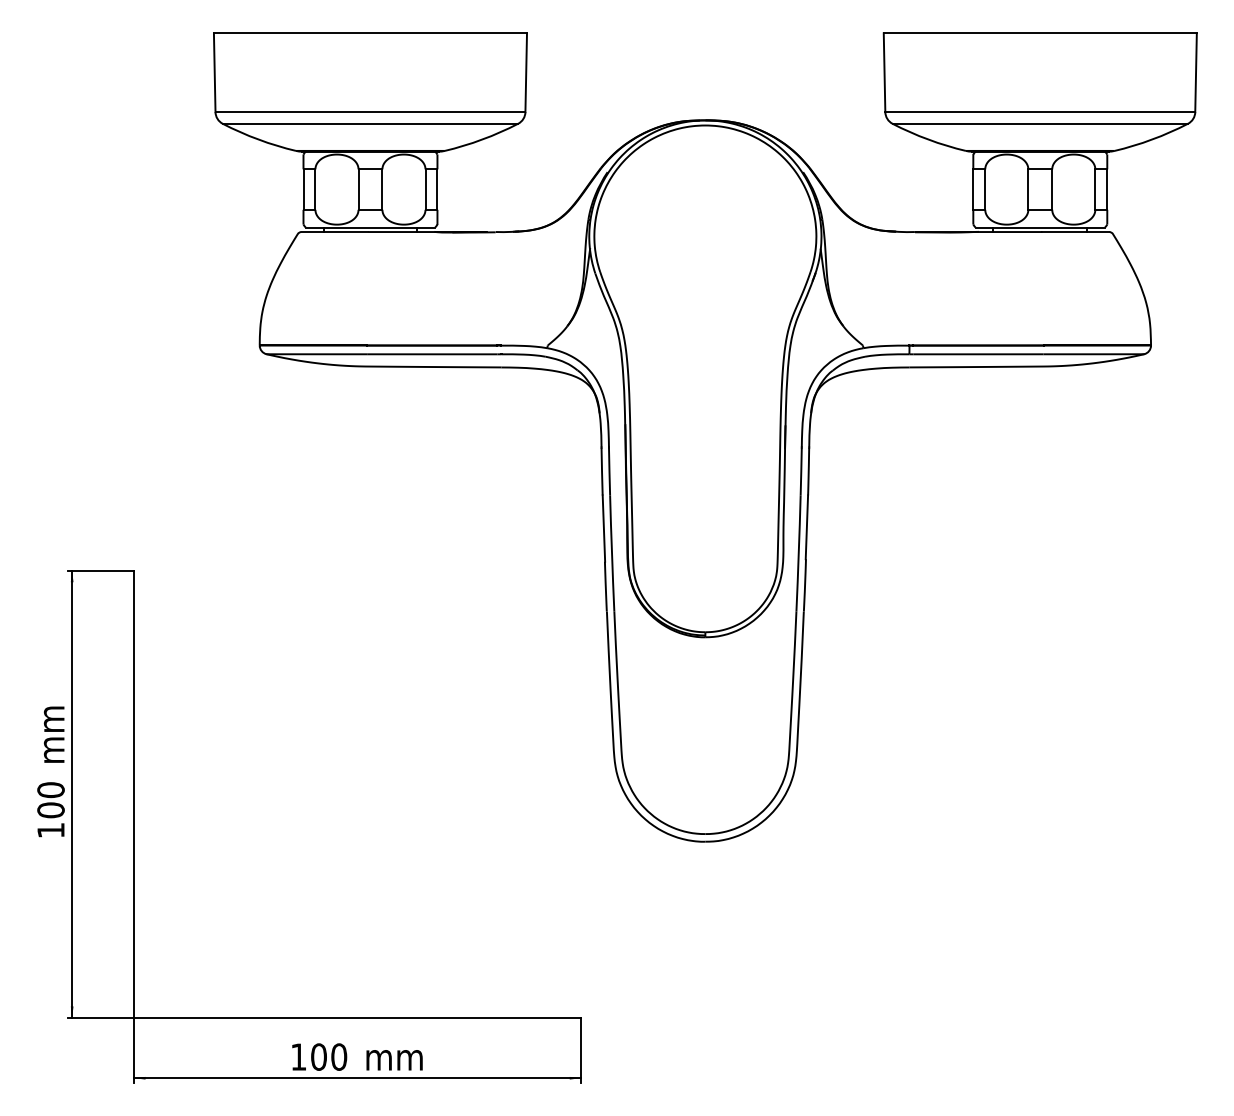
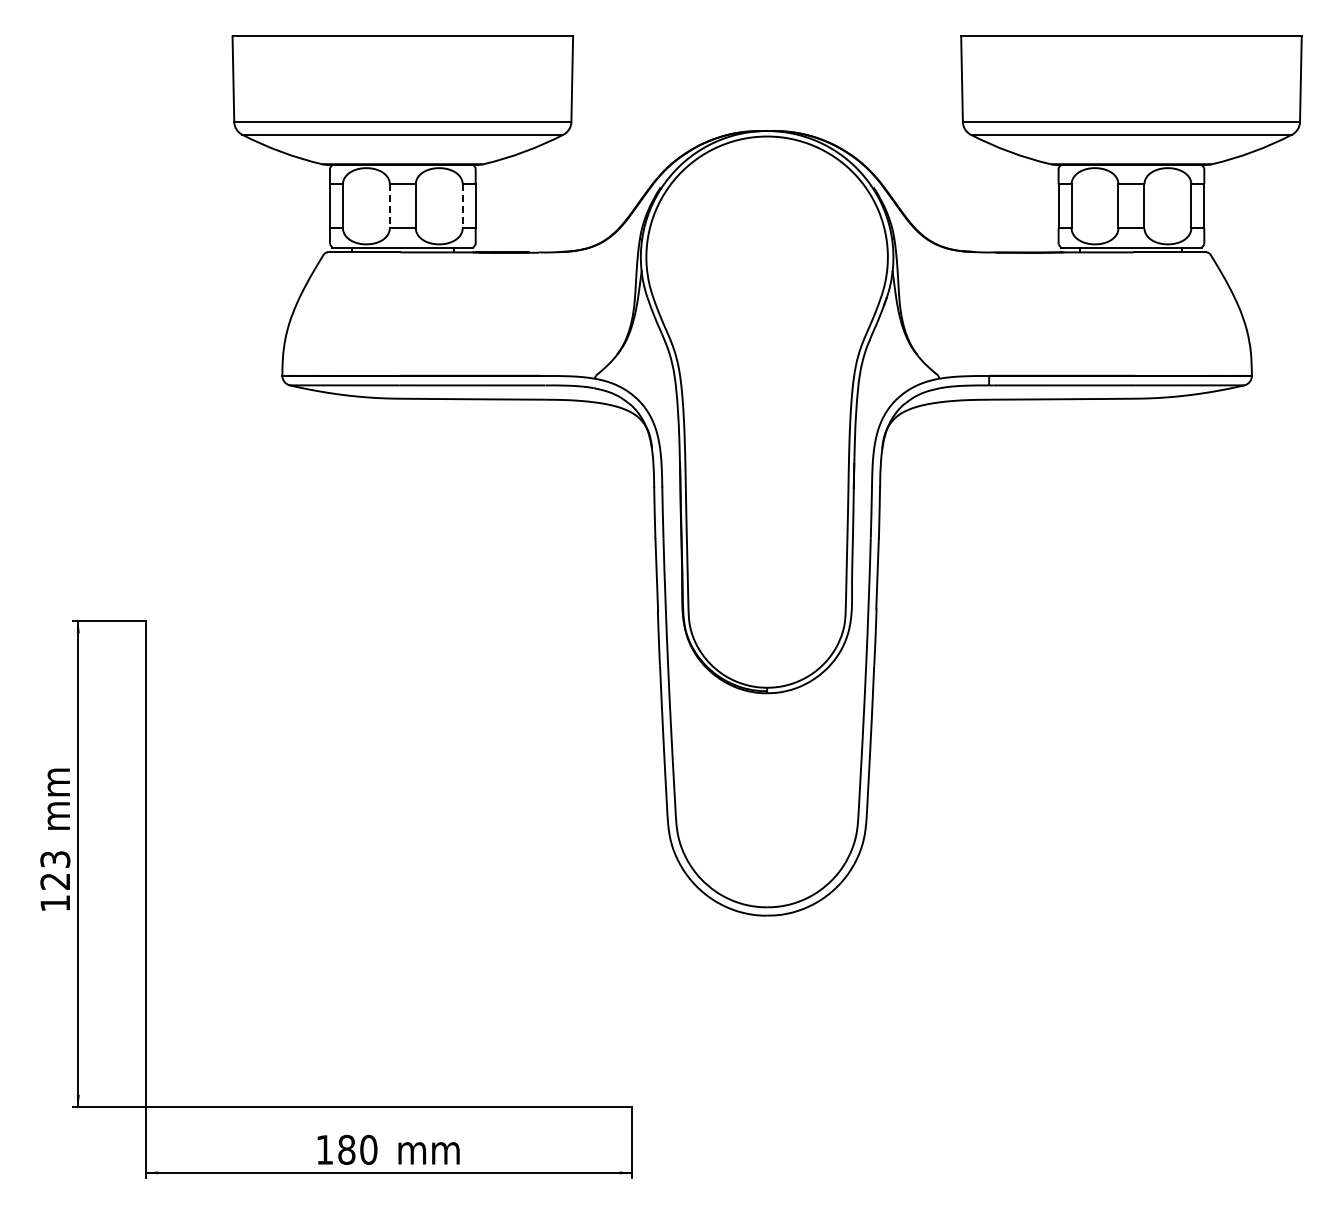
line: (358, 189) -> (389, 206), solid -> dashed
line: (425, 189) -> (462, 206), solid -> dashed
text: (51, 800) -> (55, 870), 100 -> 123
text: (318, 1056) -> (346, 1149), 100 -> 180

